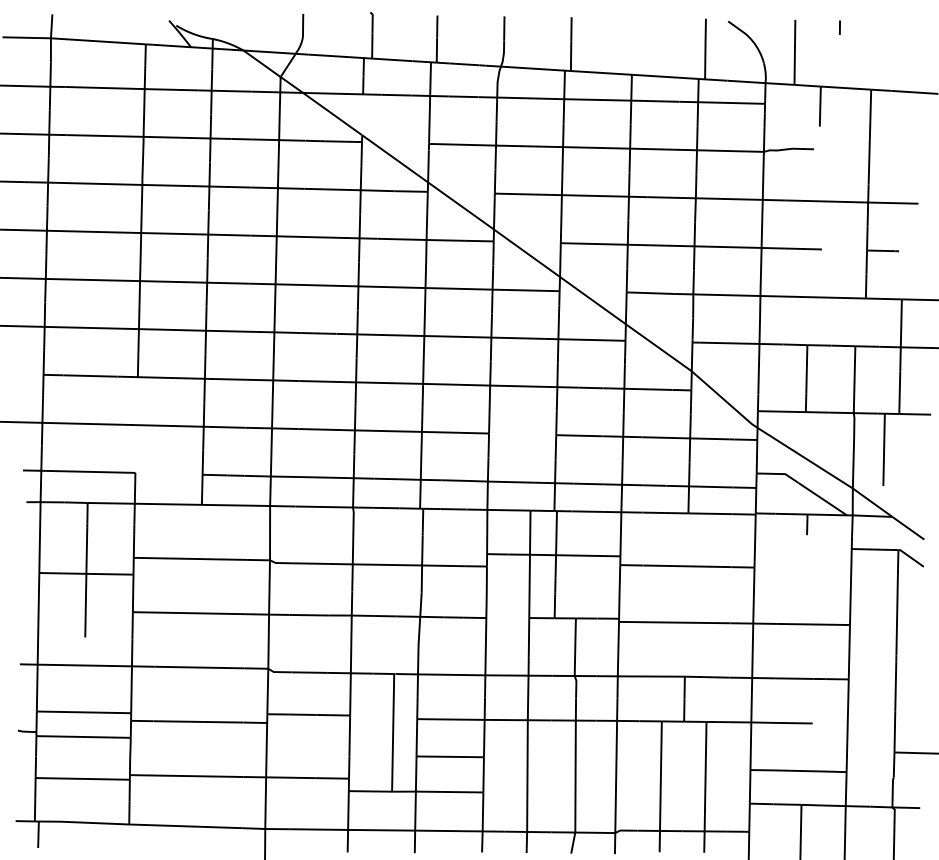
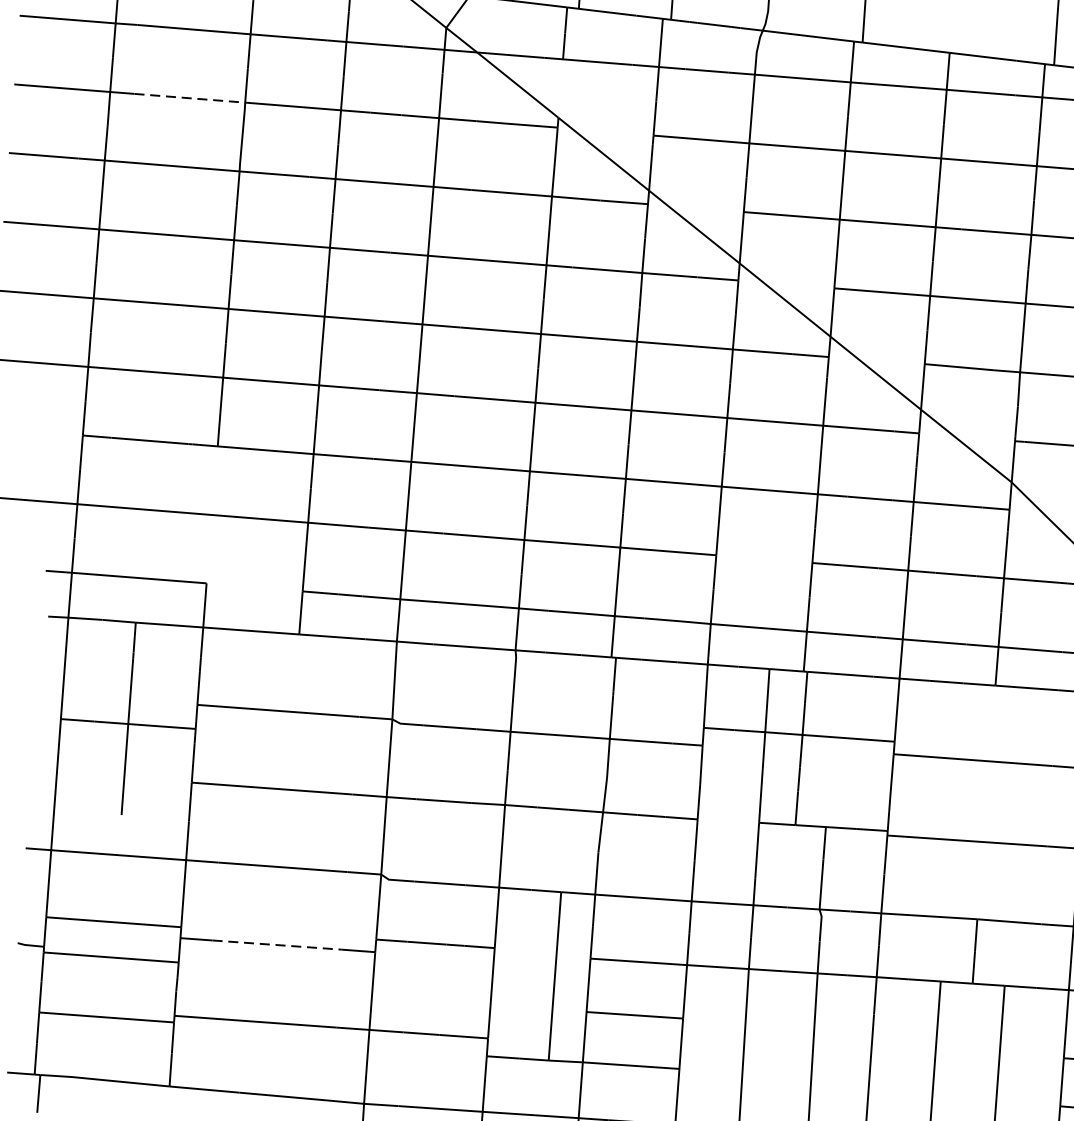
line: (104, 135) -> (189, 97), solid -> dashed
line: (198, 721) -> (277, 944), solid -> dashed

